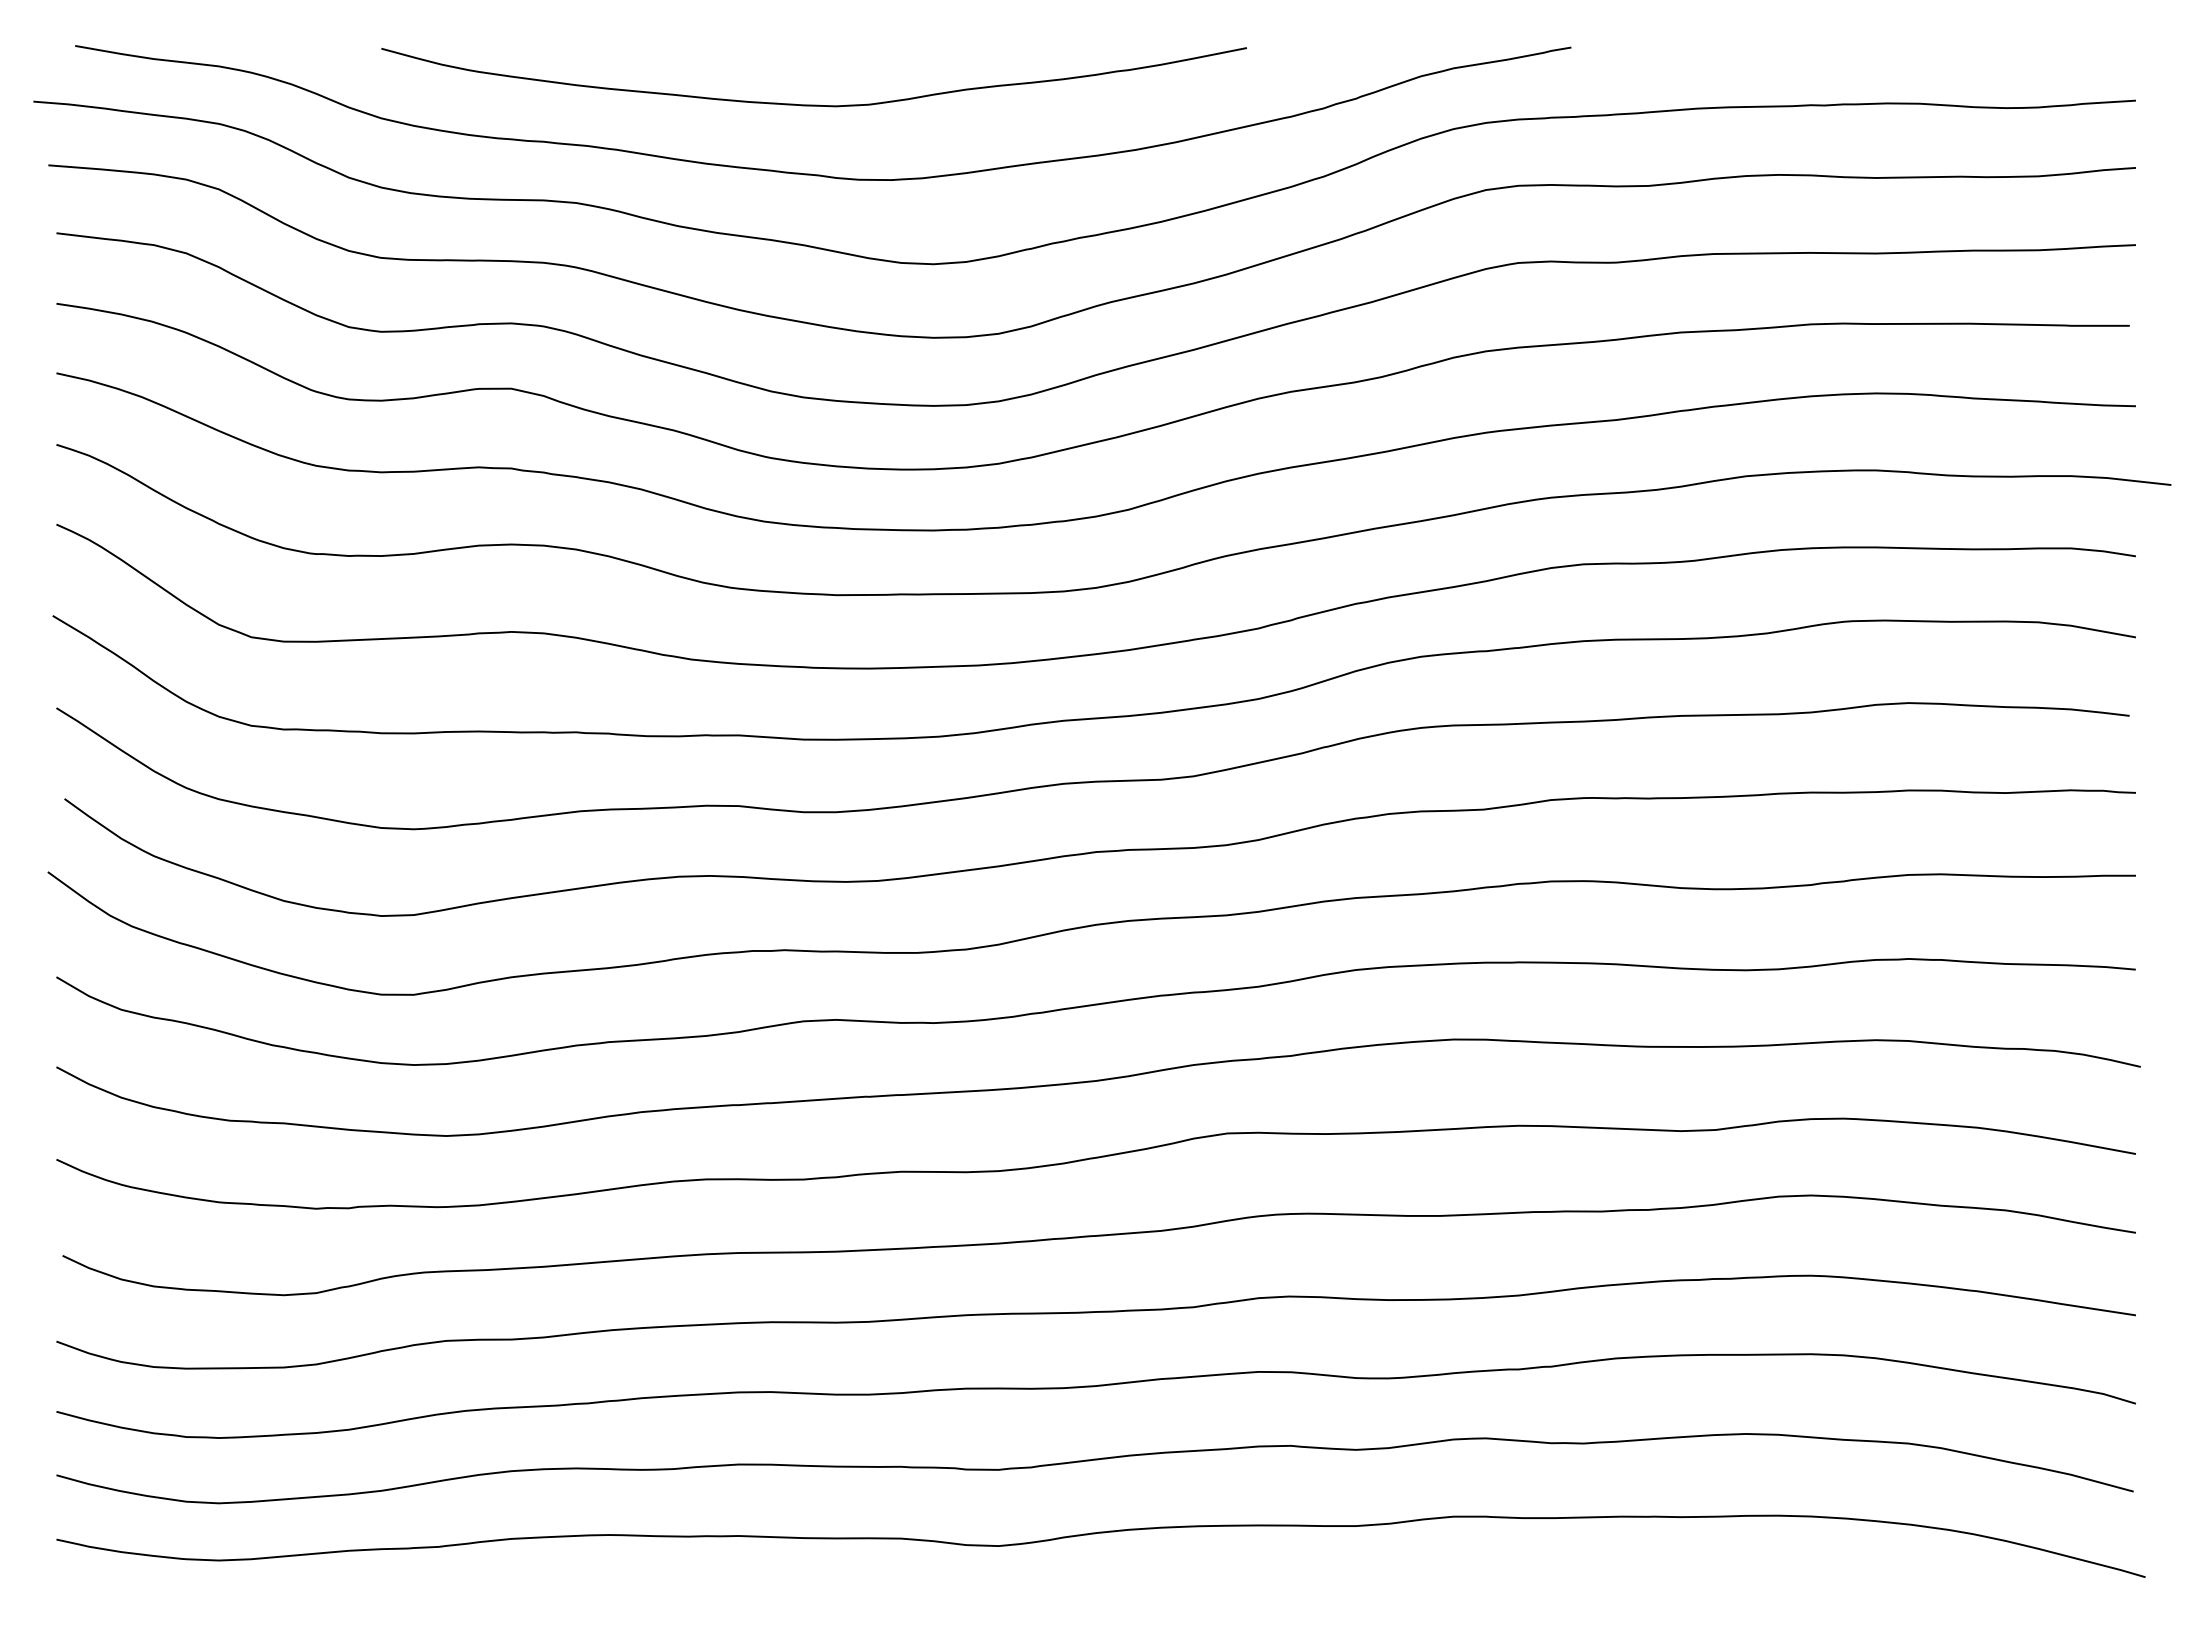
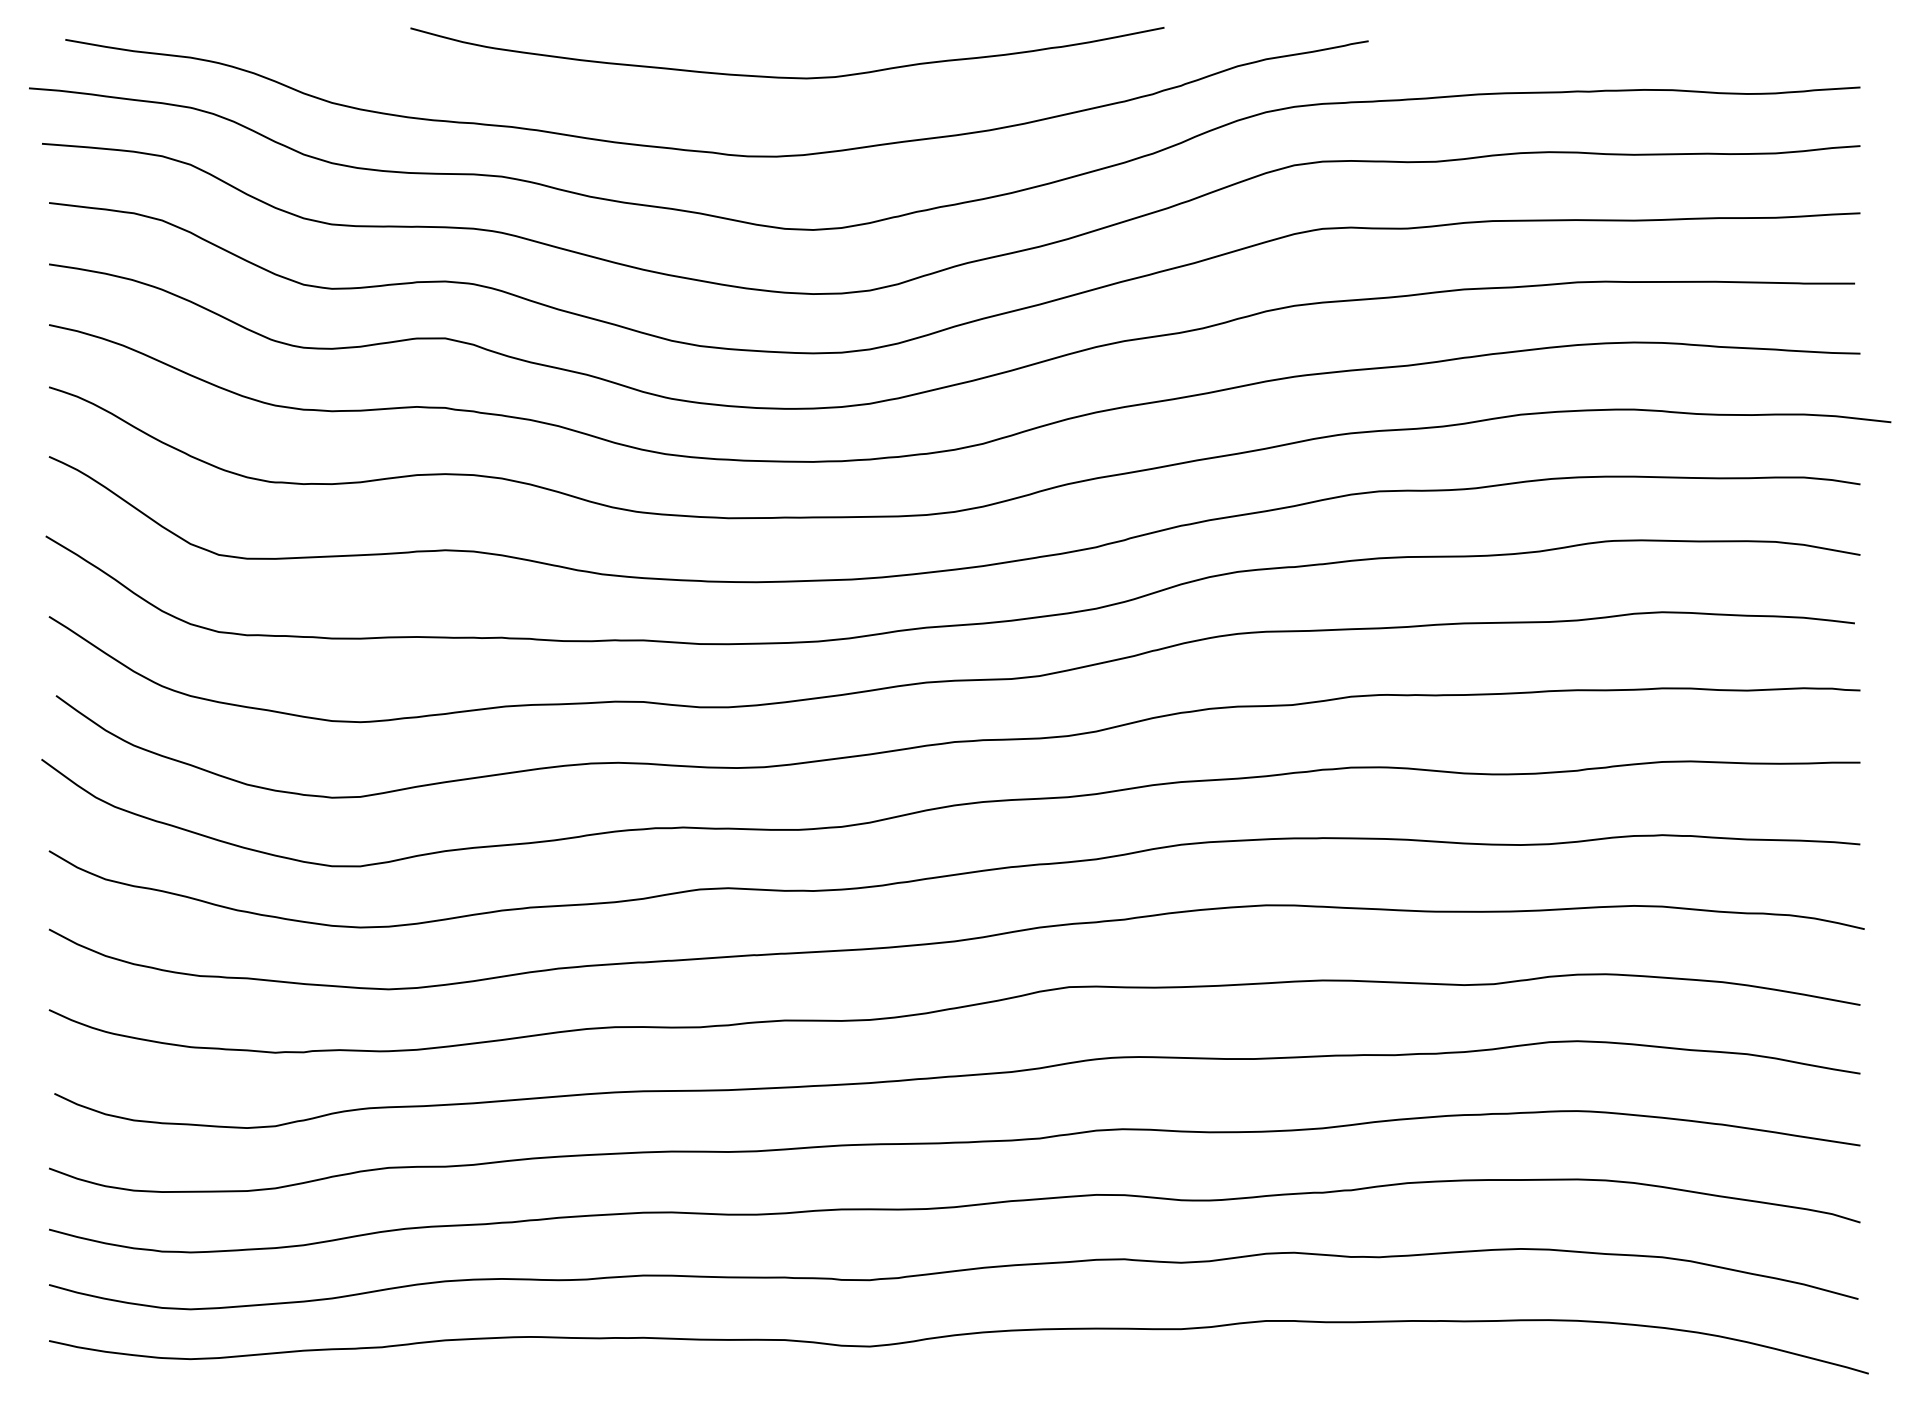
curve: (813, 104) -> (786, 76), moved

